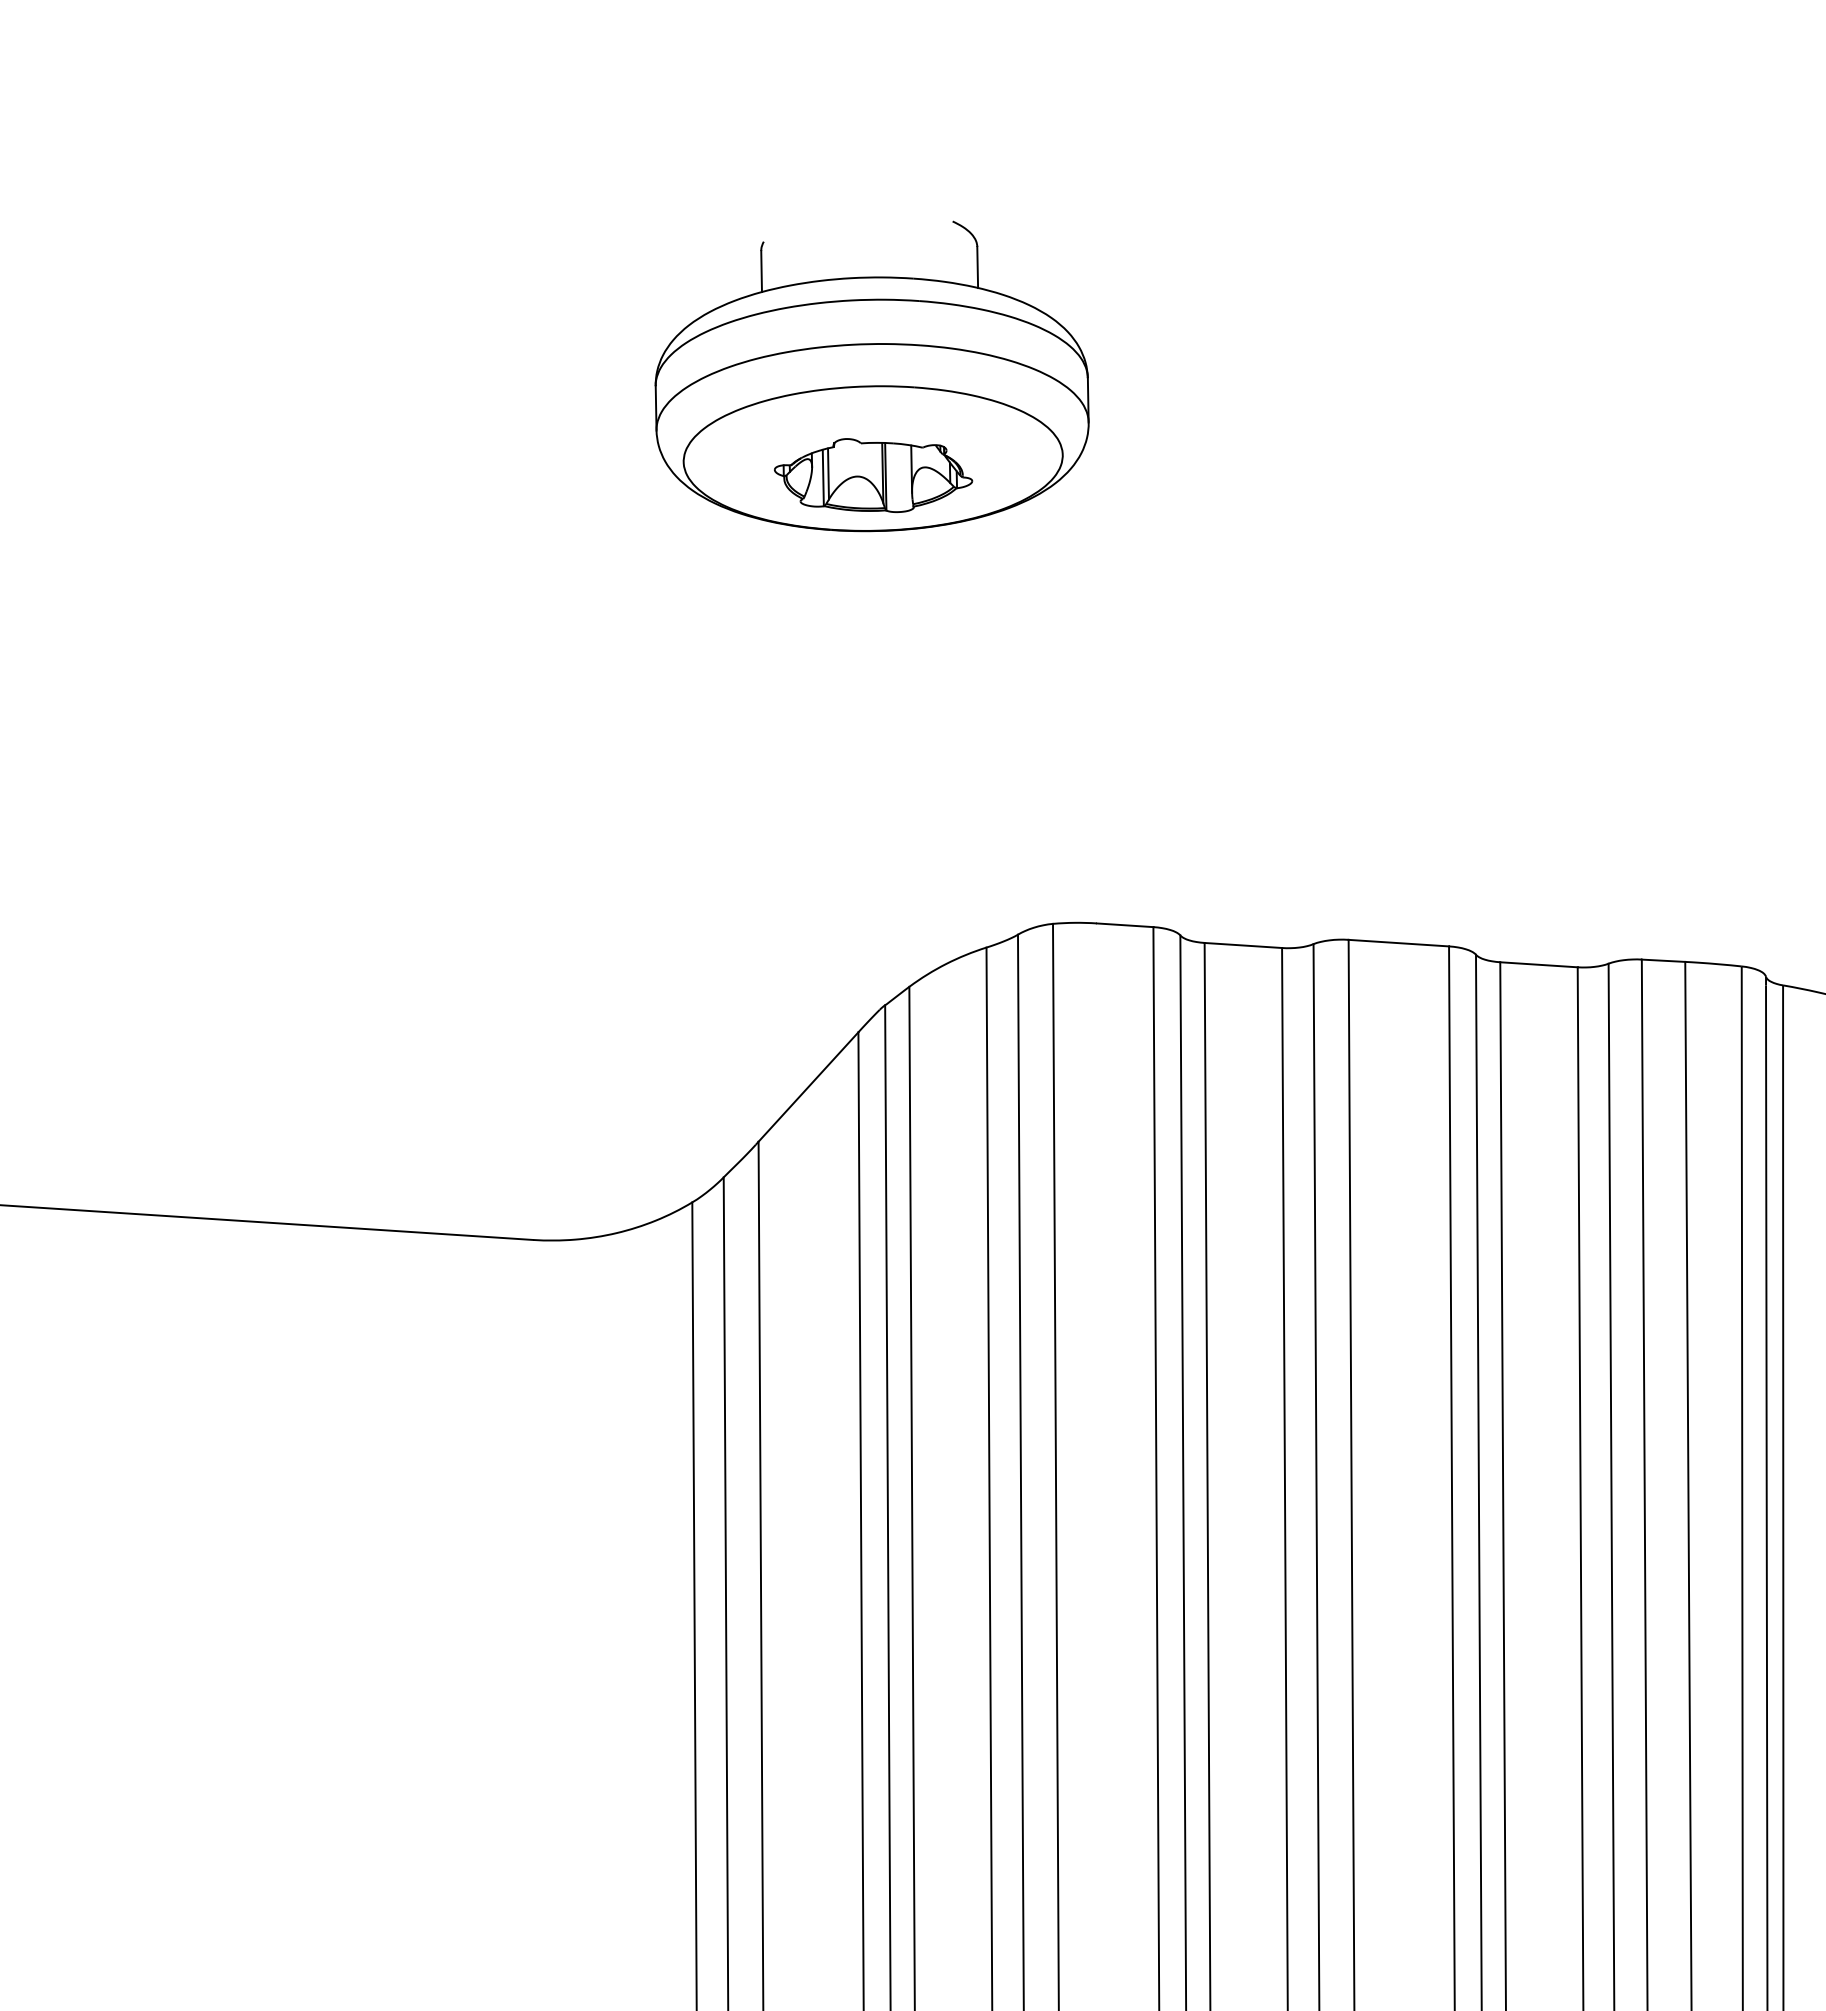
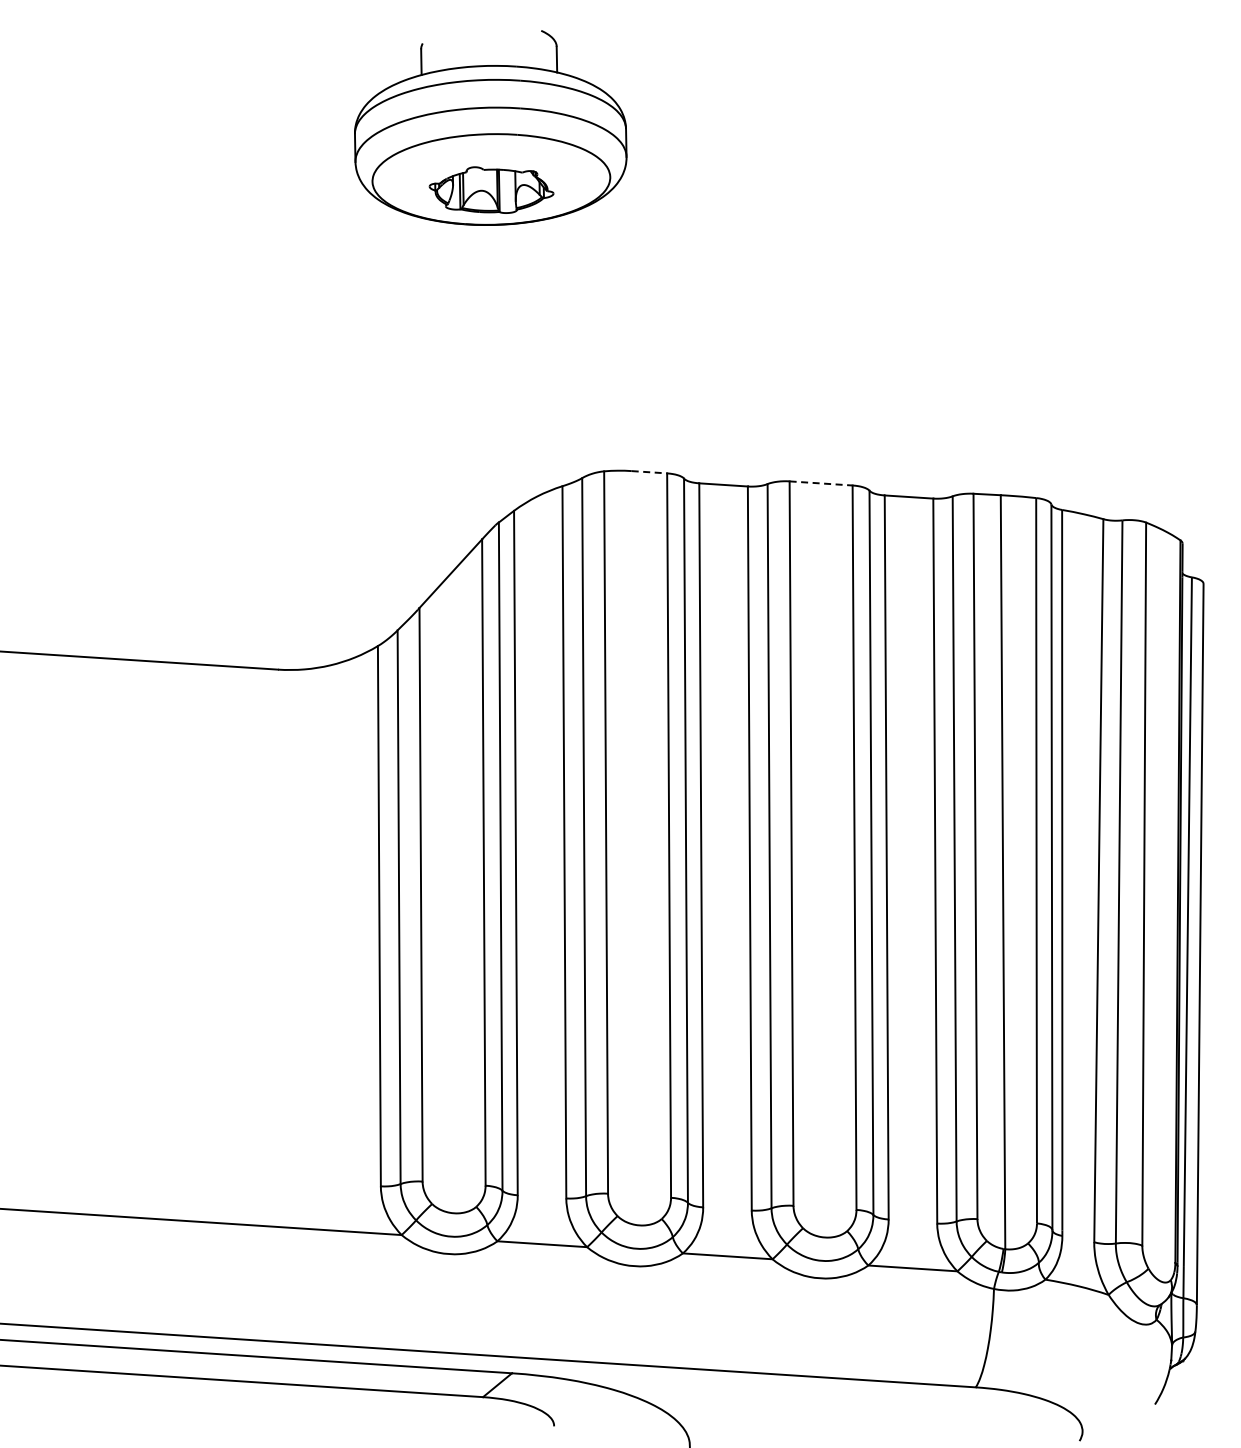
line: (1125, 925) -> (649, 472), solid -> dashed
line: (1399, 943) -> (821, 483), solid -> dashed

